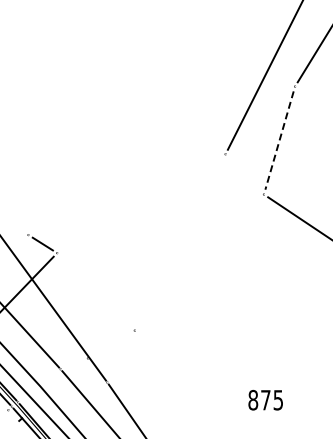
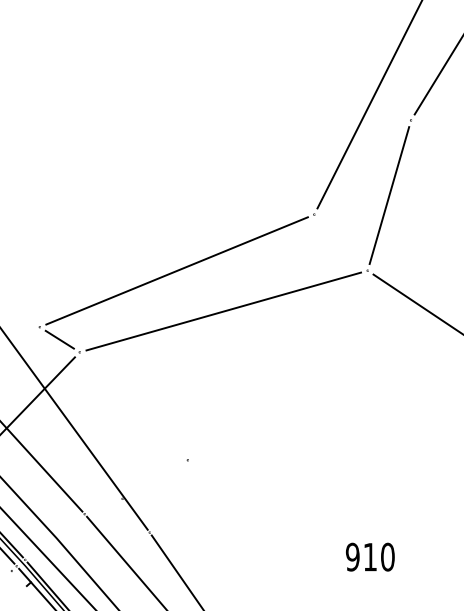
line: (279, 141) -> (389, 196), dashed -> solid
line: (127, 194) -> (177, 270), added
line: (160, 223) -> (223, 311), added
text: (265, 399) -> (369, 556), 875 -> 910

